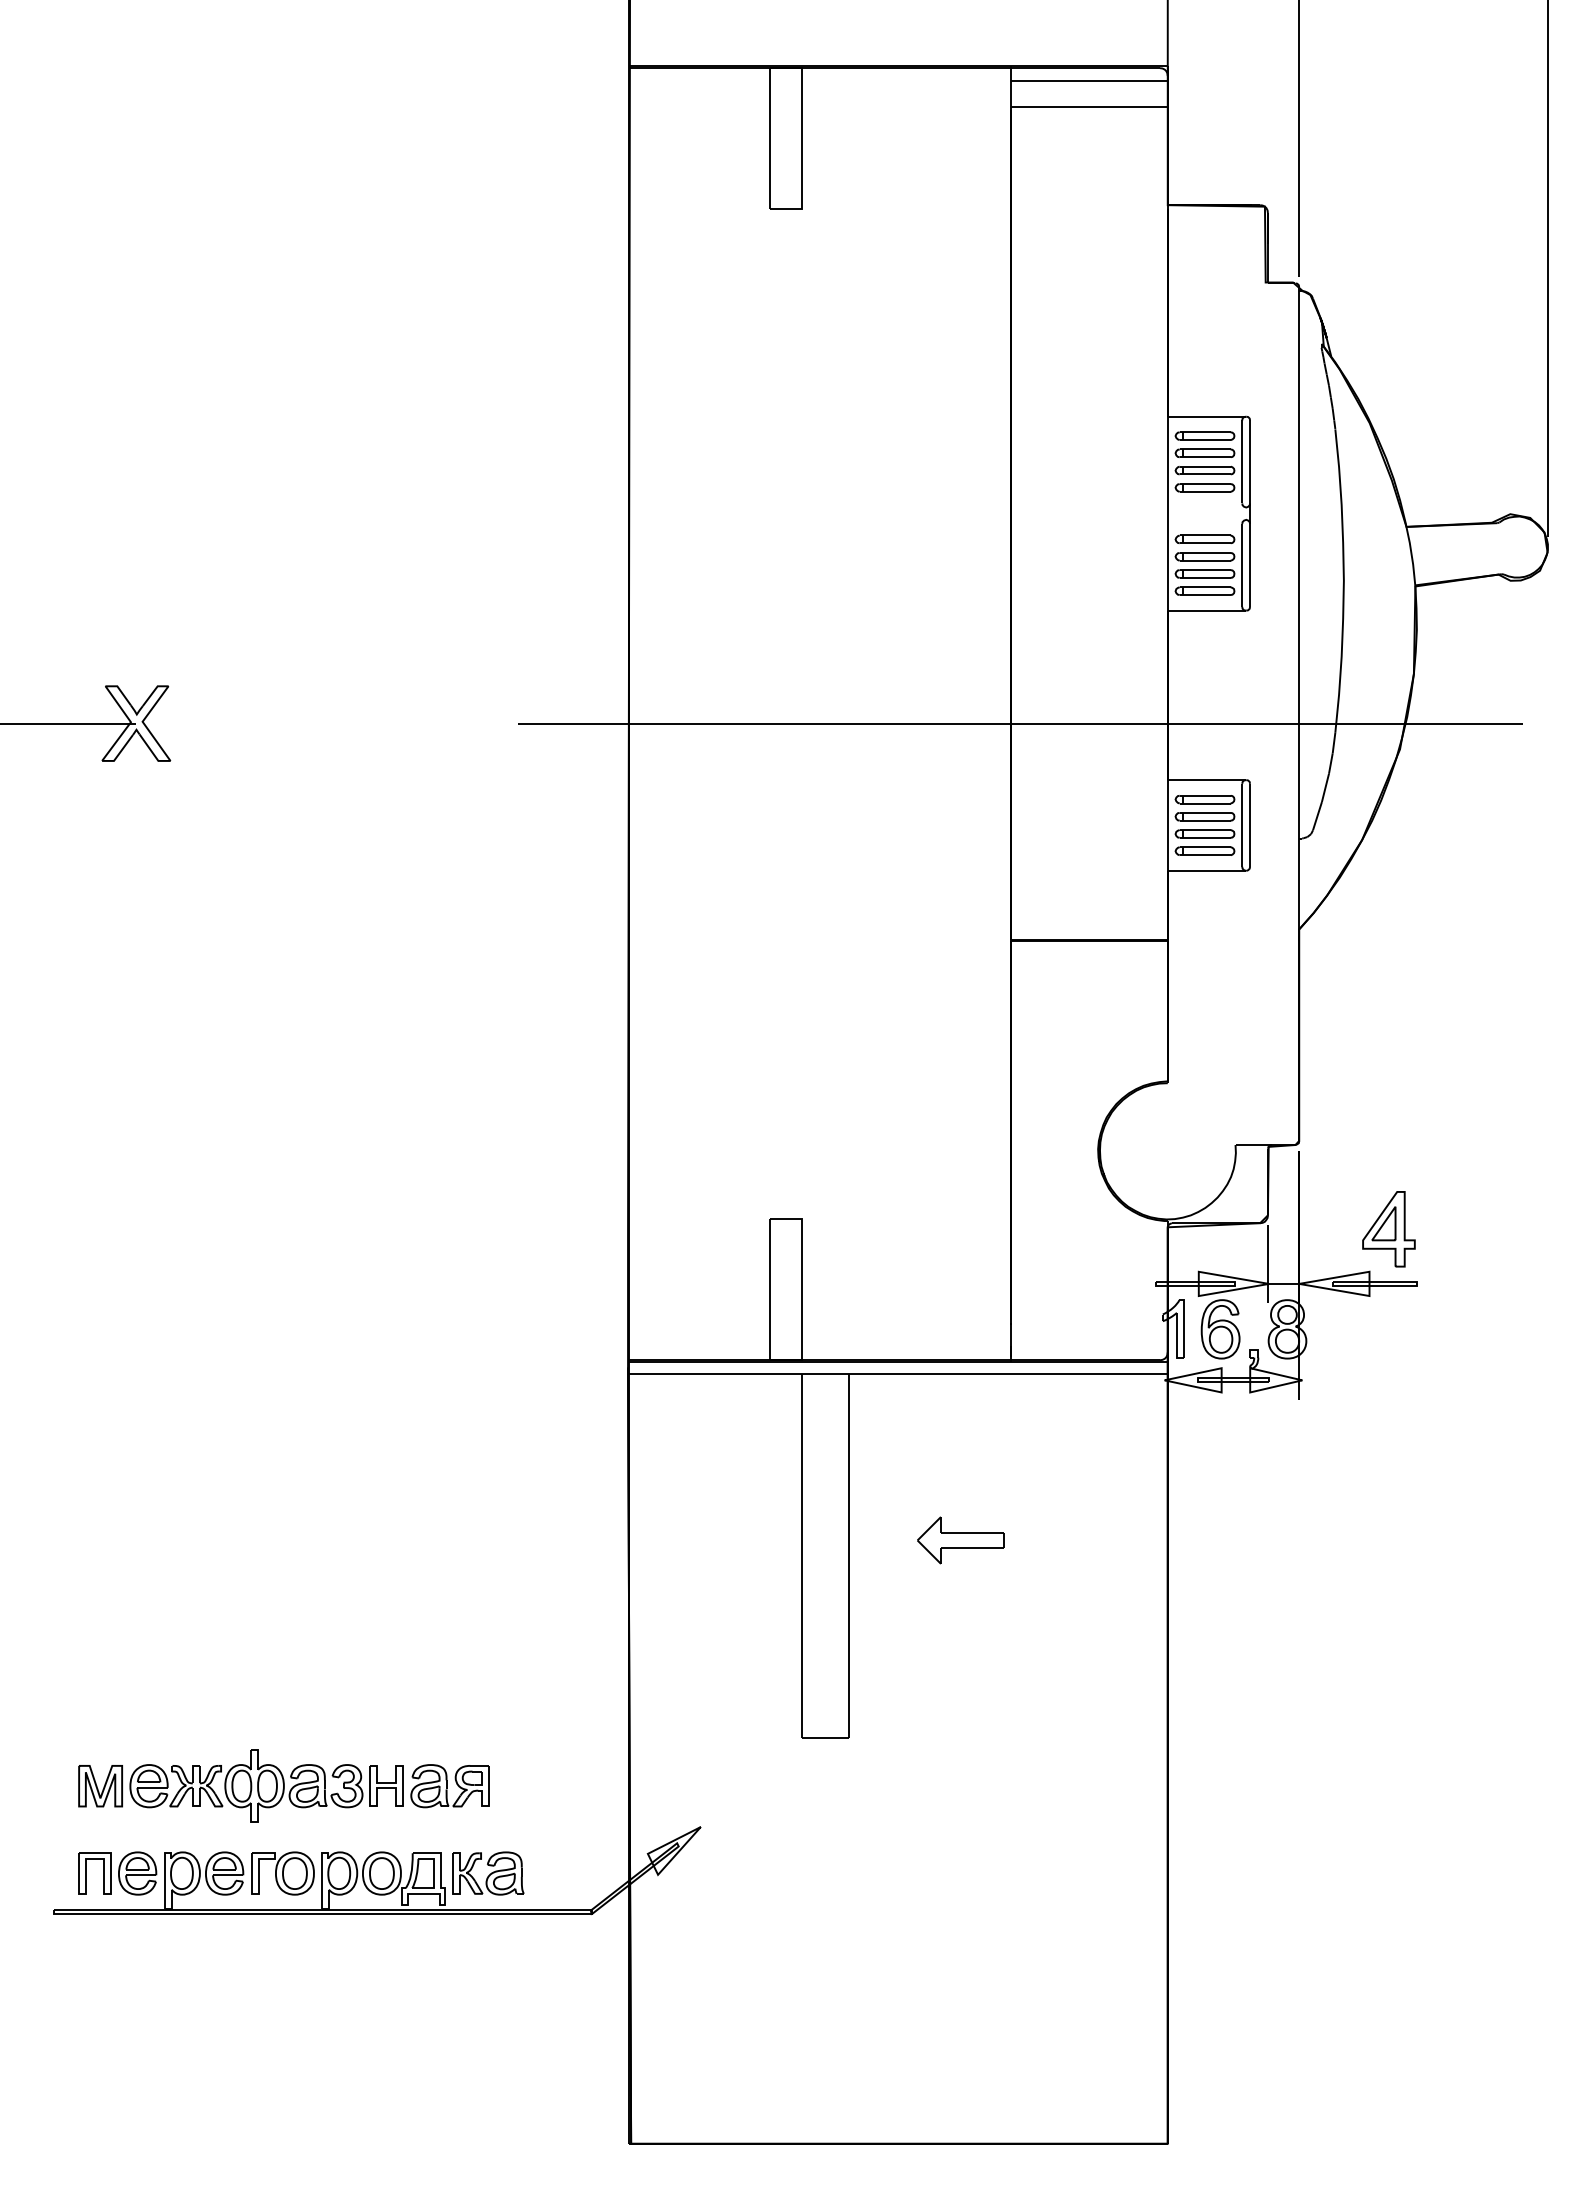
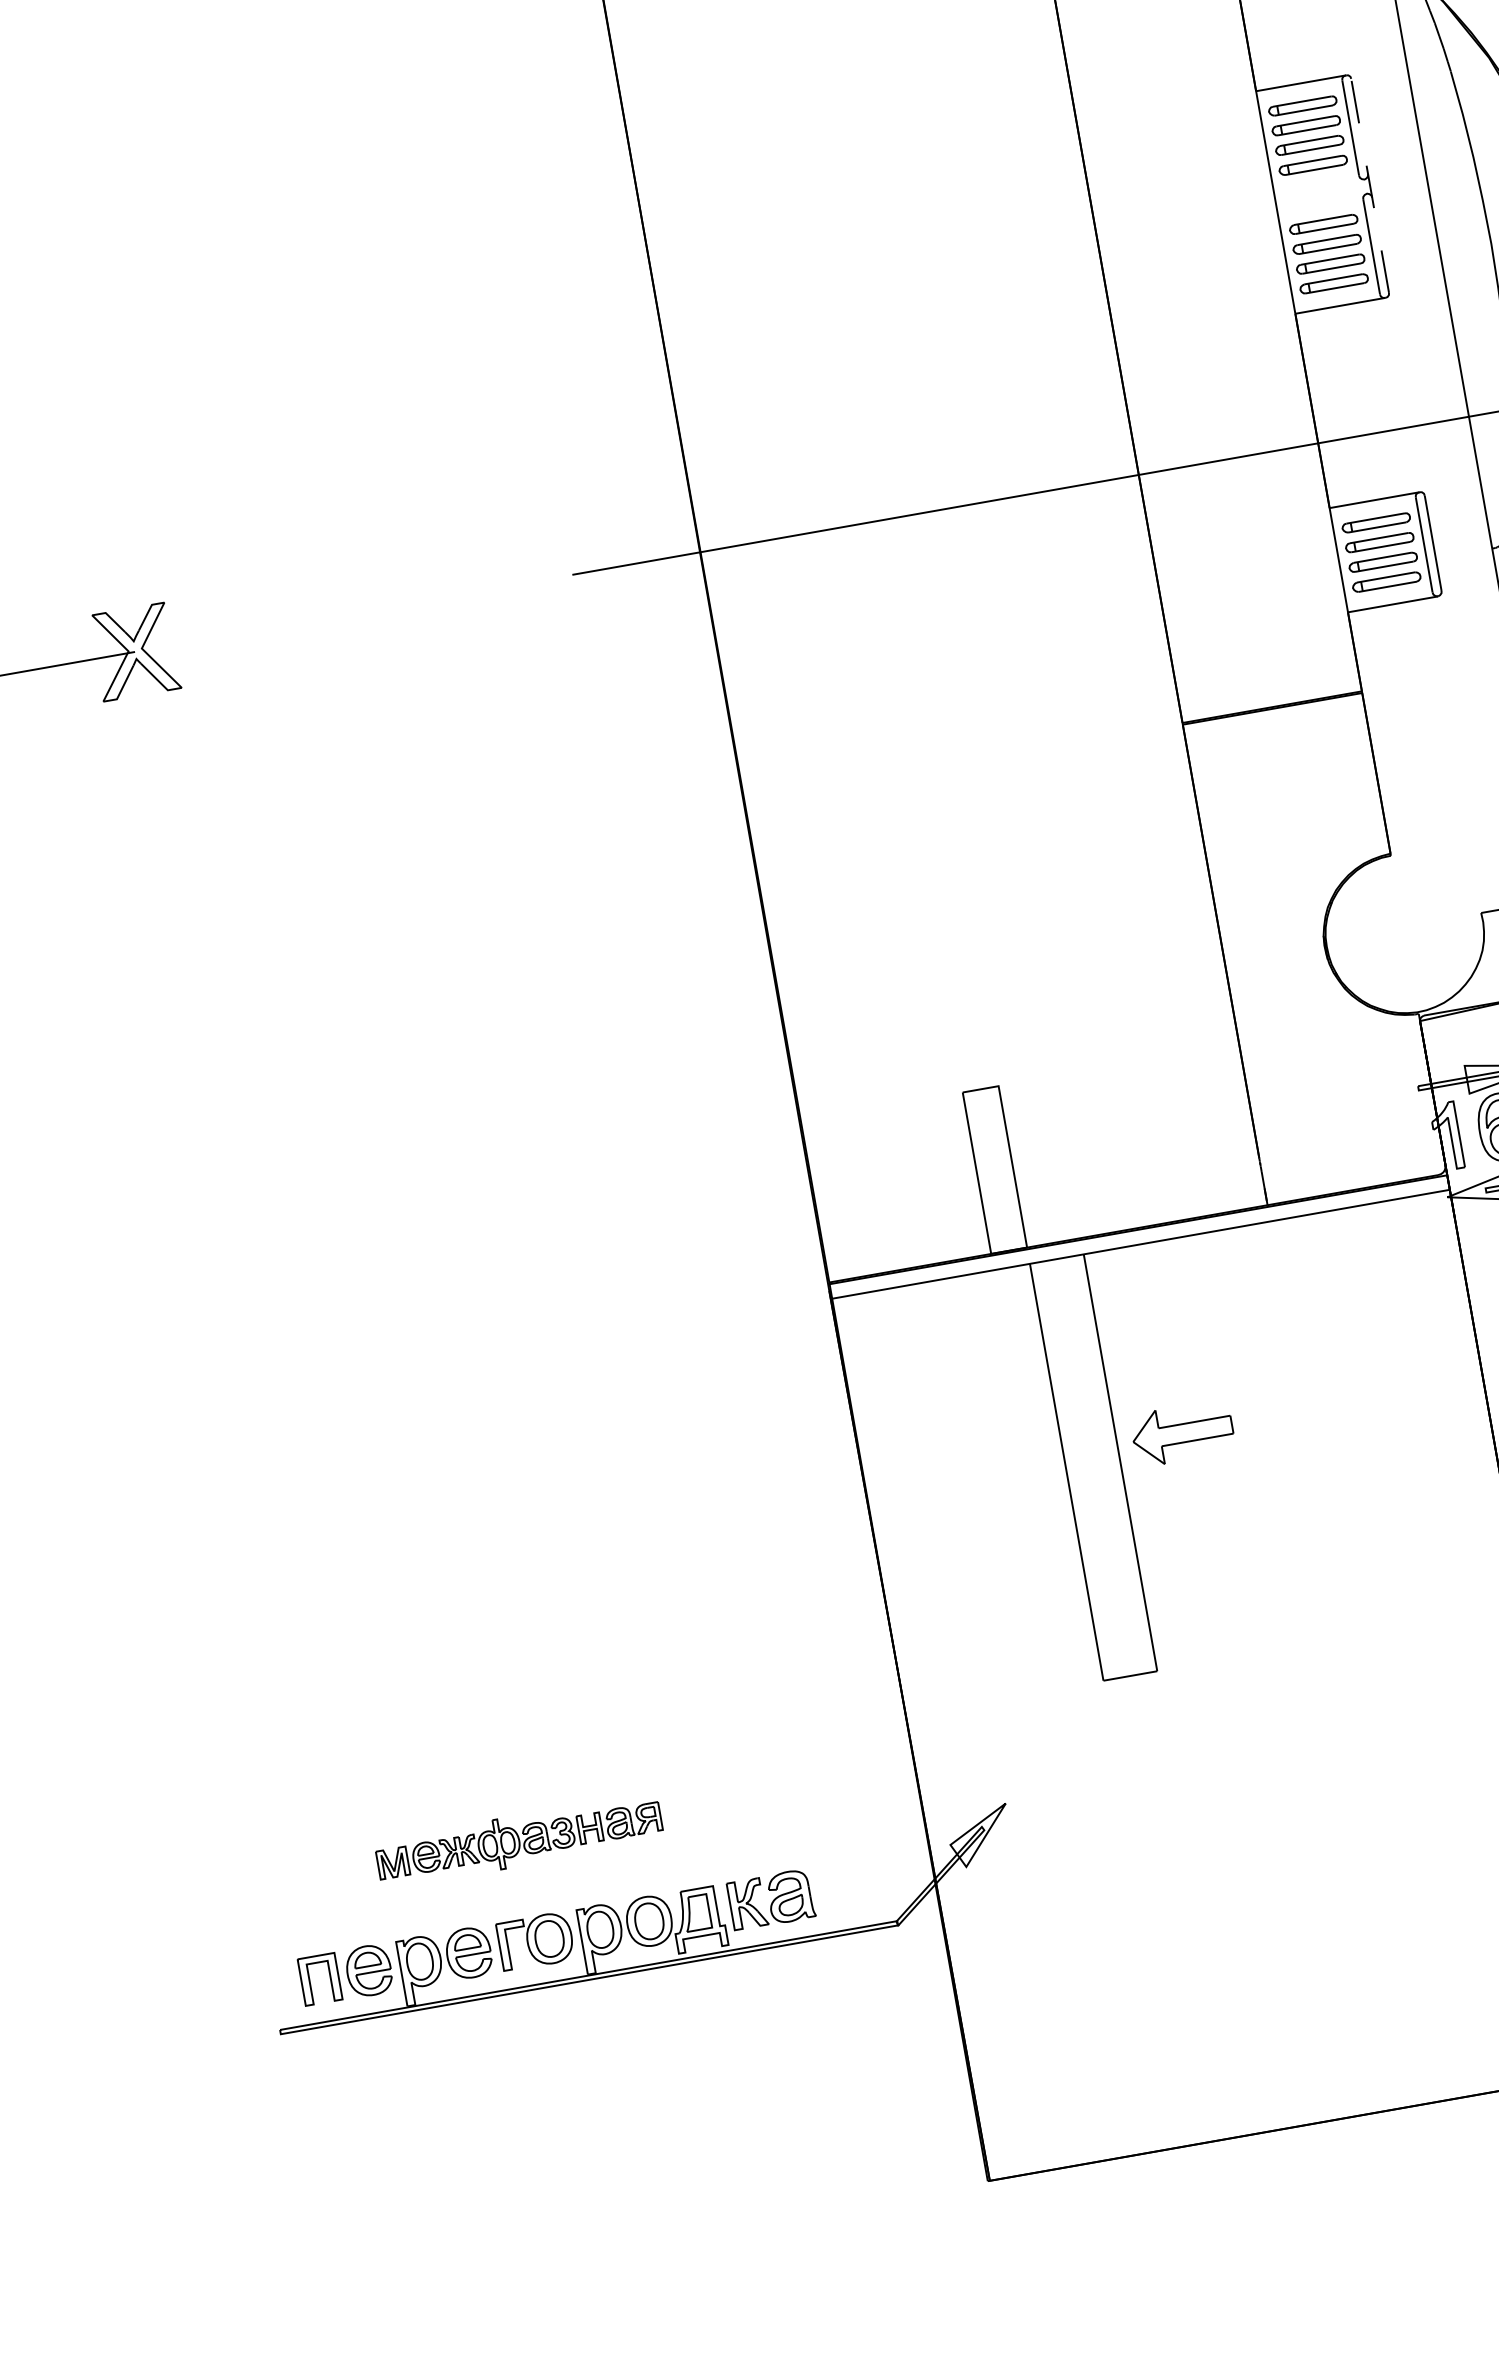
line: (1250, 513) -> (1370, 185), solid -> dashed
part: (960, 1540) -> (1182, 1433), moved
part: (283, 1785) -> (518, 1840), size x0.6

